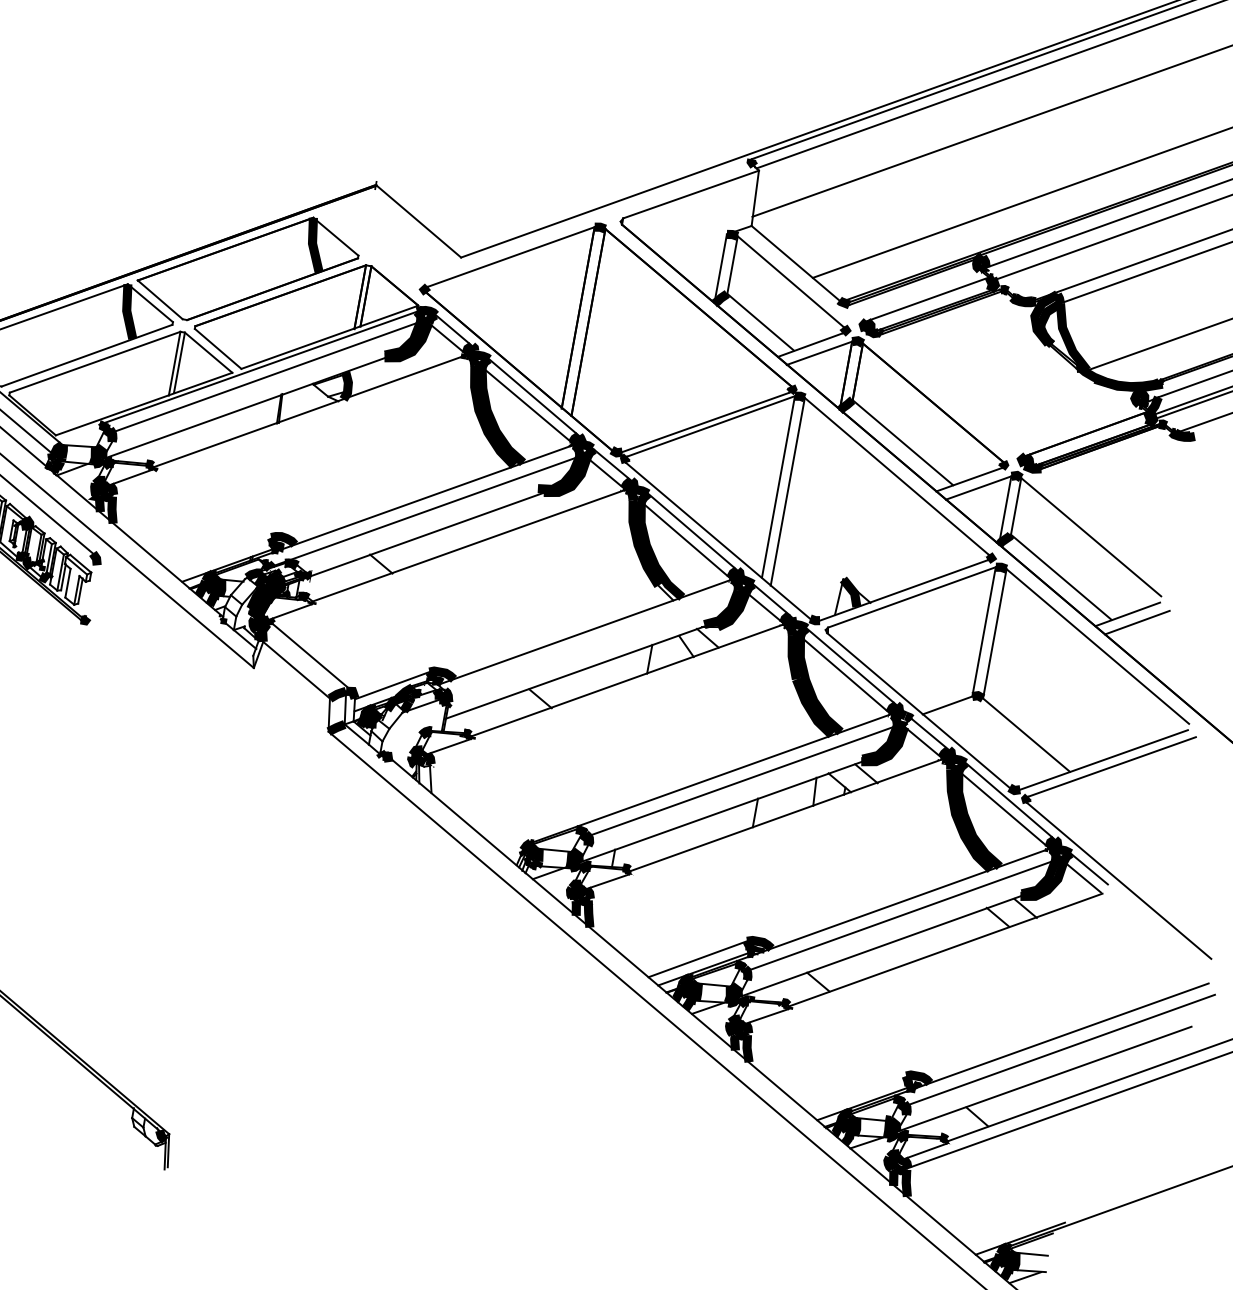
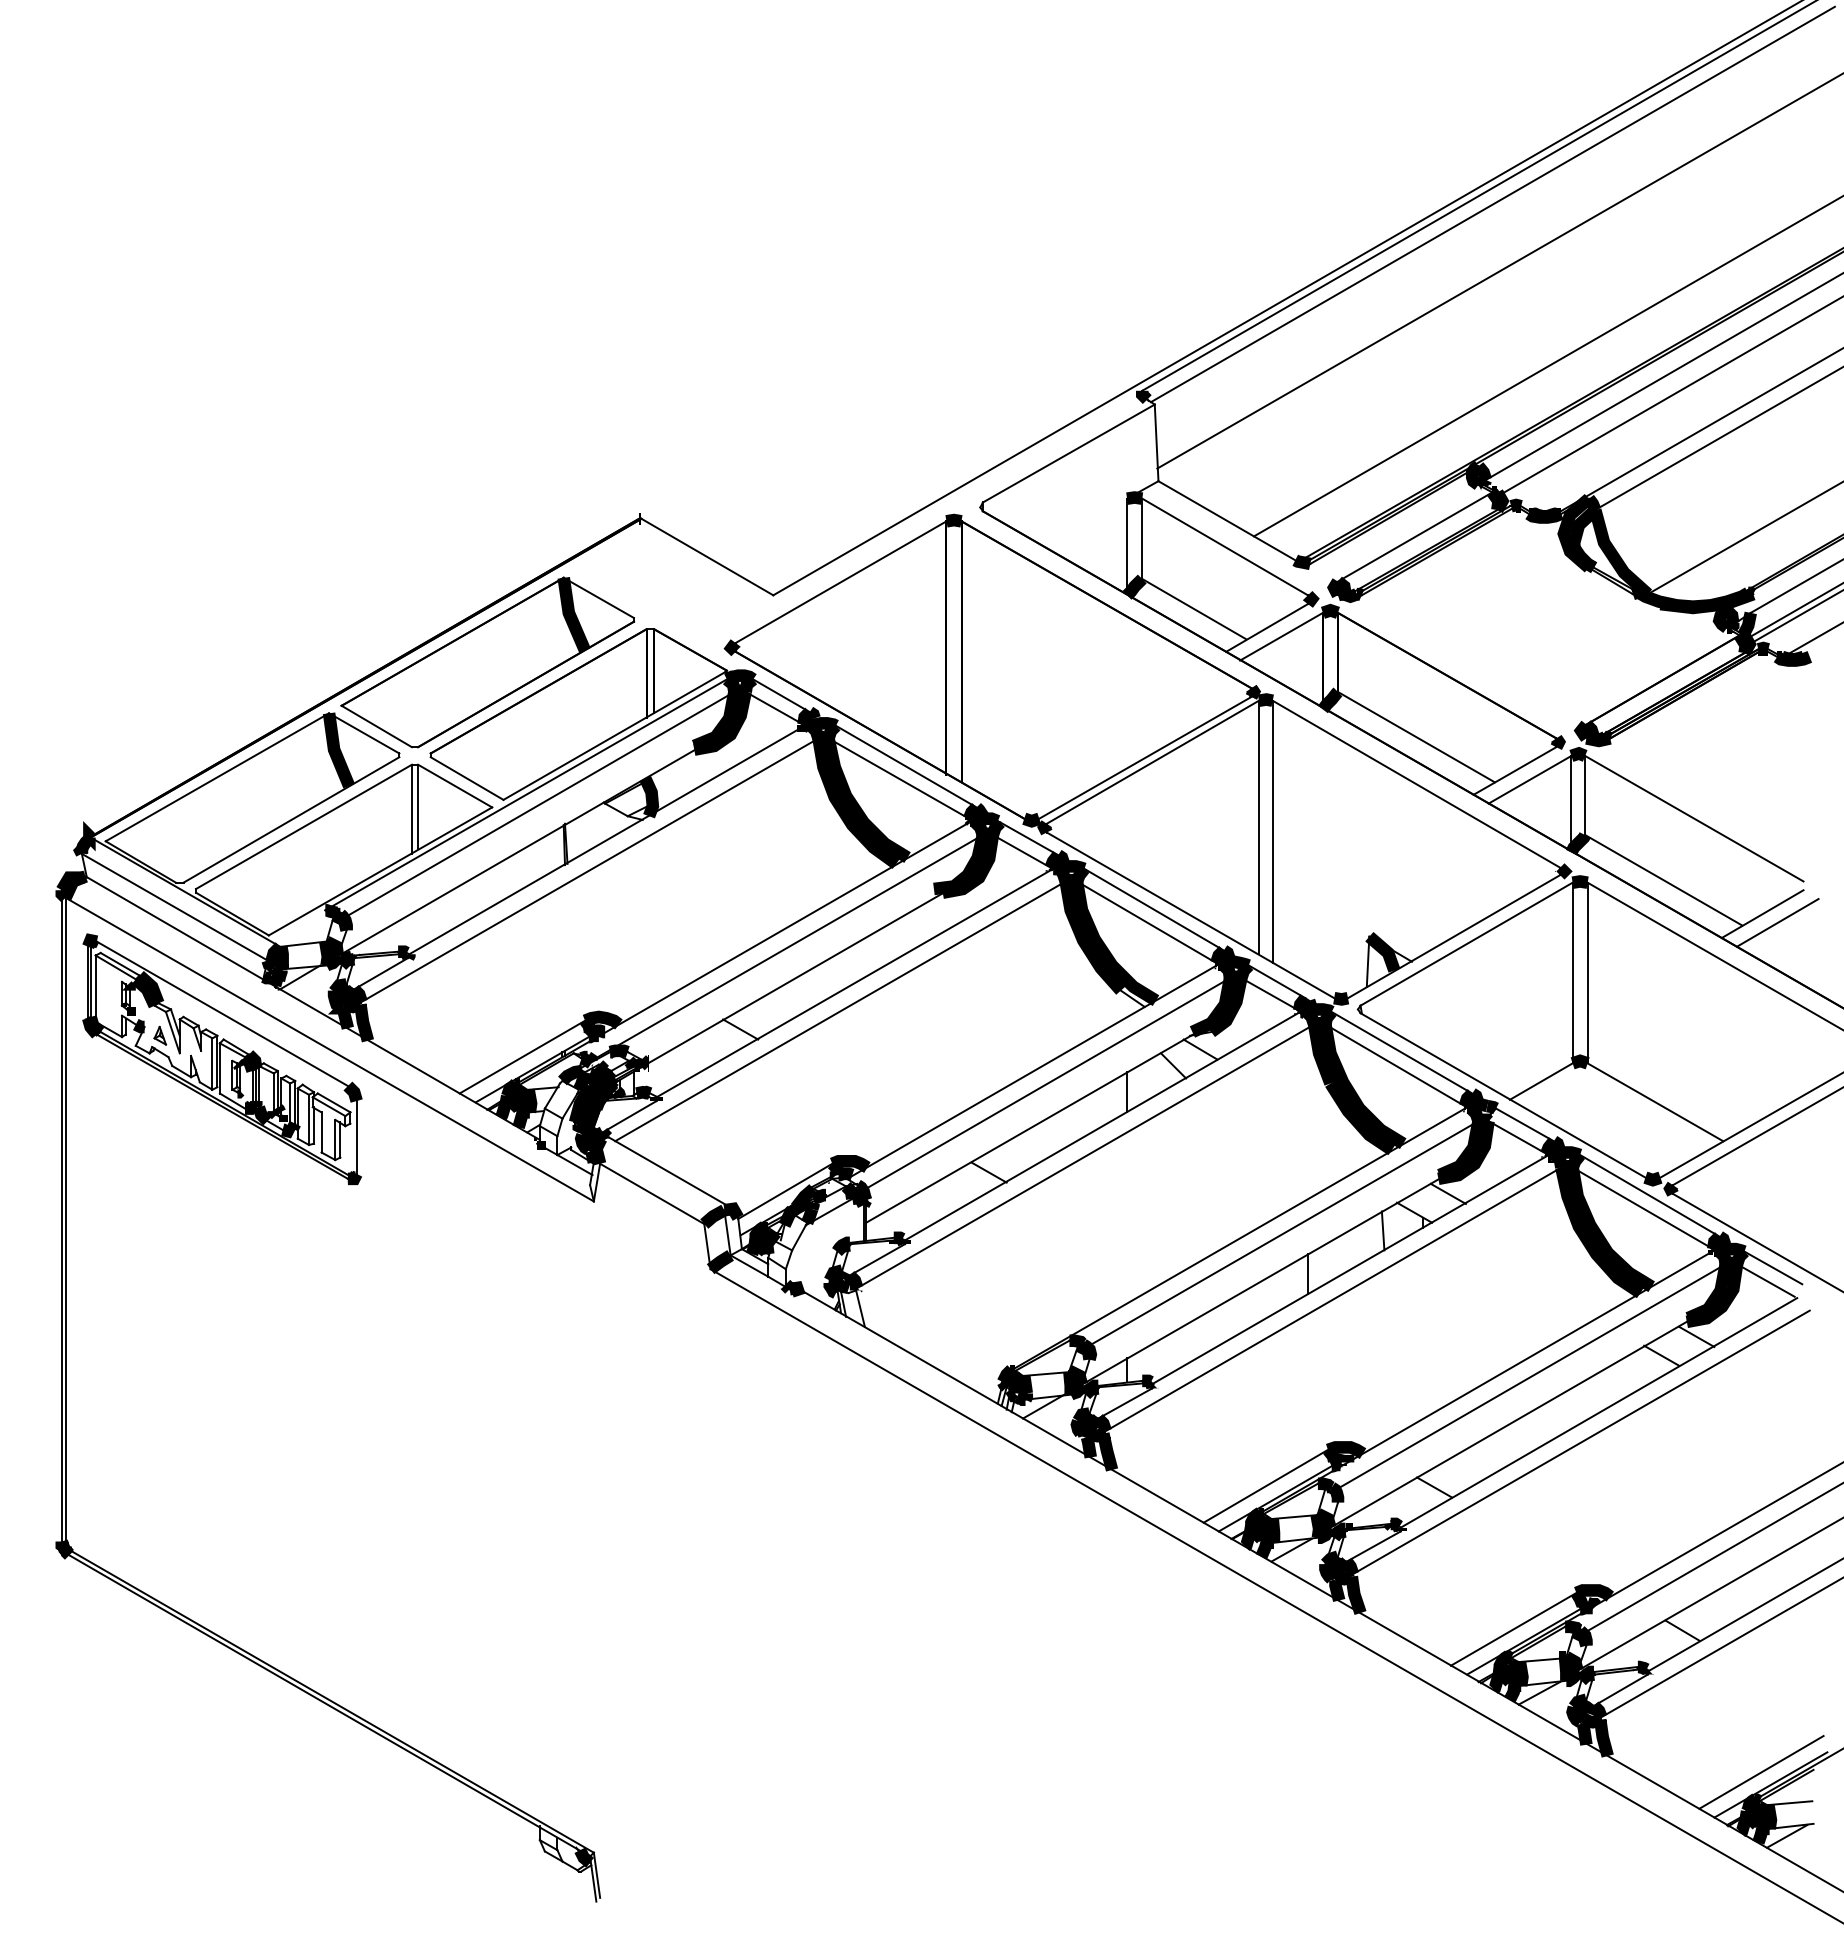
line: (293, 429) -> (589, 869), added
line: (221, 555) -> (522, 1056), added
line: (455, 564) -> (840, 1011), added
line: (92, 591) -> (356, 1137), added
line: (593, 643) -> (1046, 1084), added
line: (611, 699) -> (1085, 1156), added
line: (770, 834) -> (1333, 1299), added
line: (929, 968) -> (1581, 1442), added
line: (856, 1093) -> (1513, 1628), added
line: (1015, 1228) -> (1761, 1772), added

